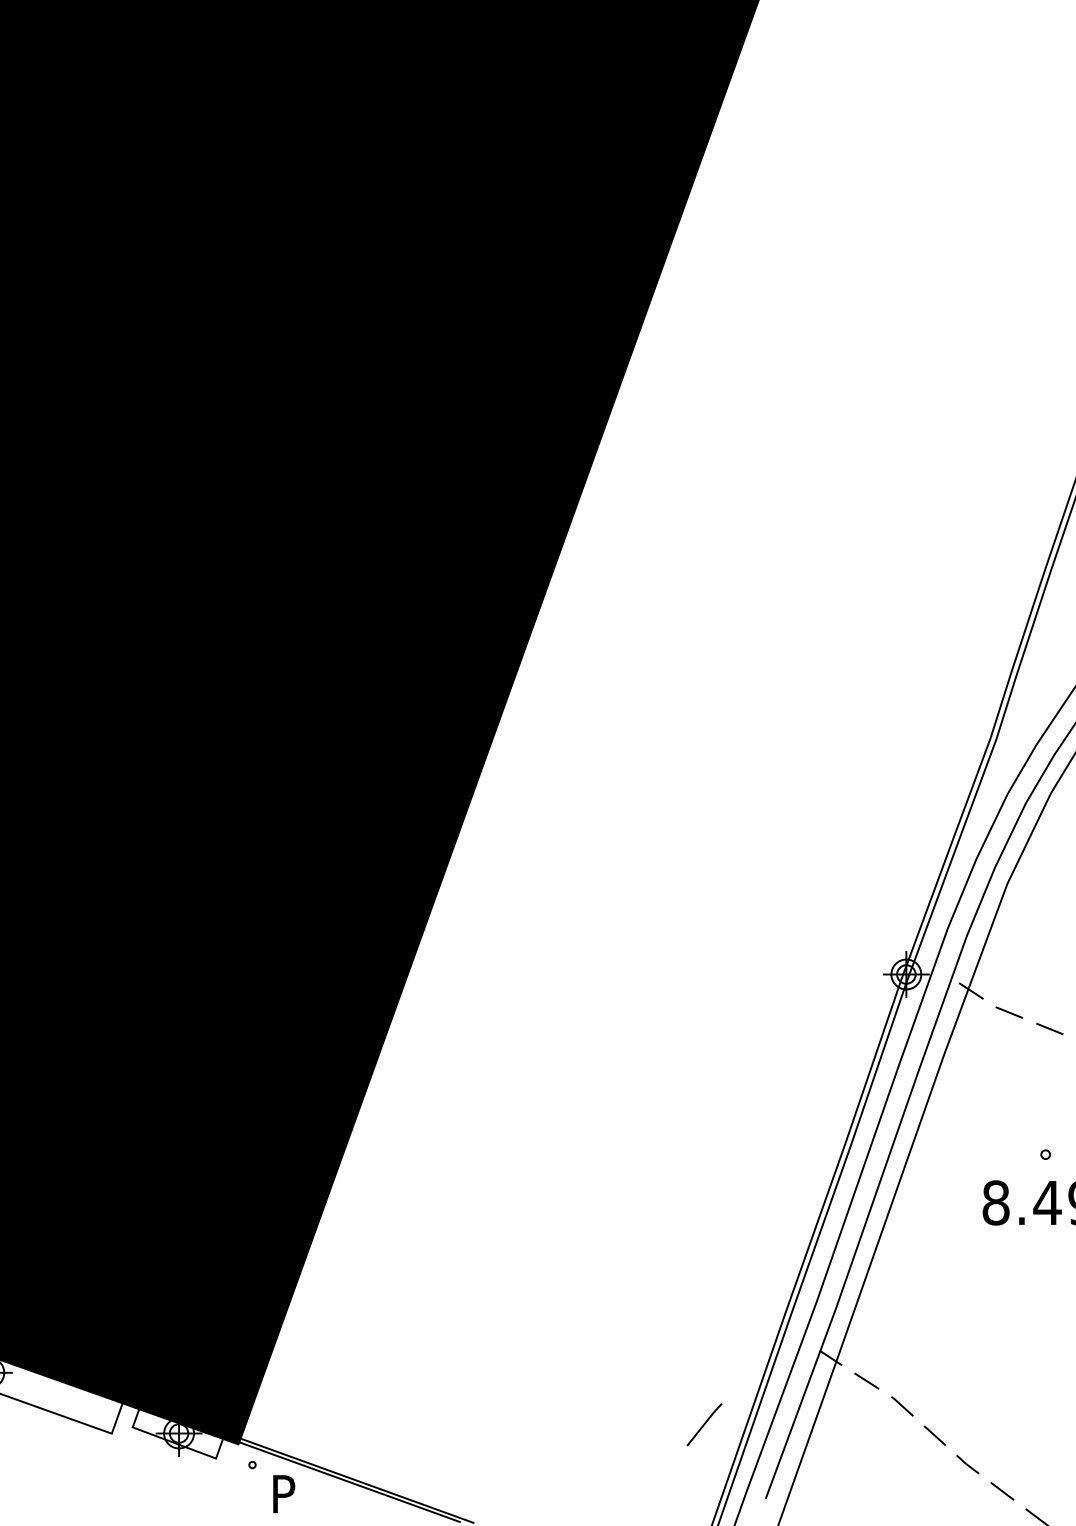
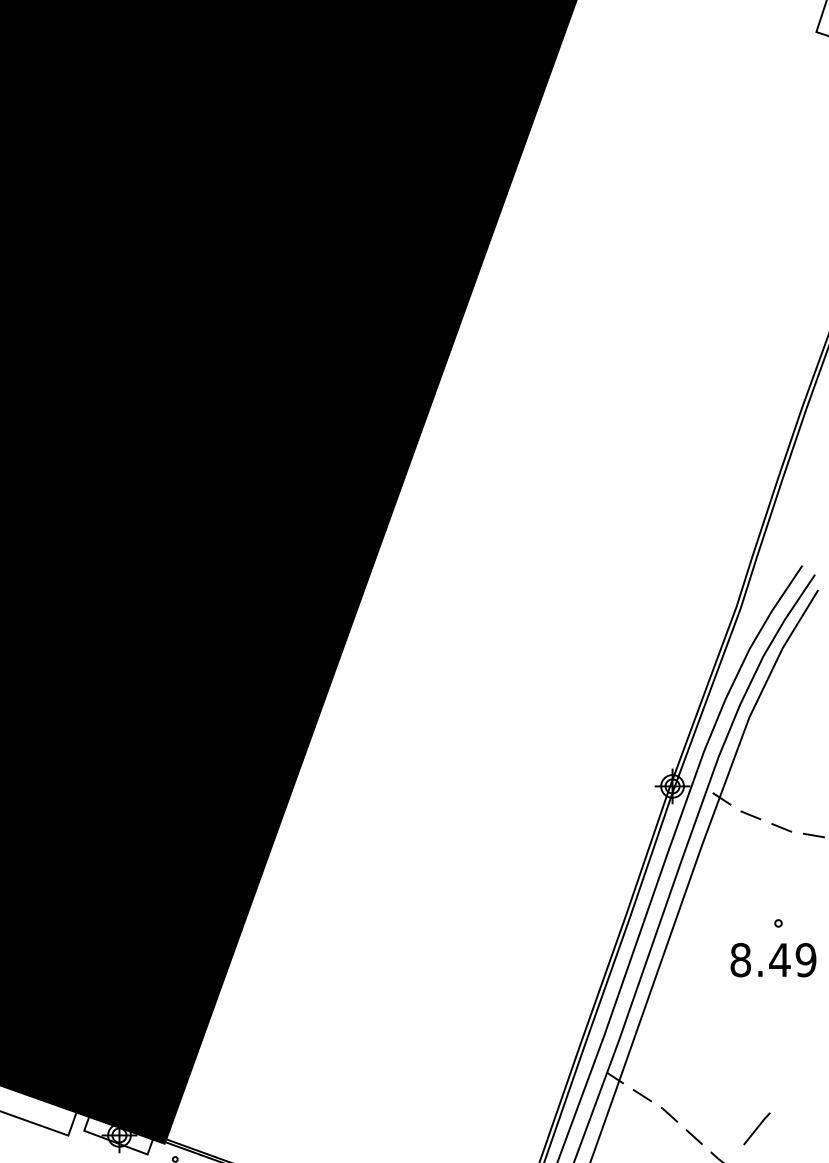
line: (703, 1424) -> (756, 1128), moved

